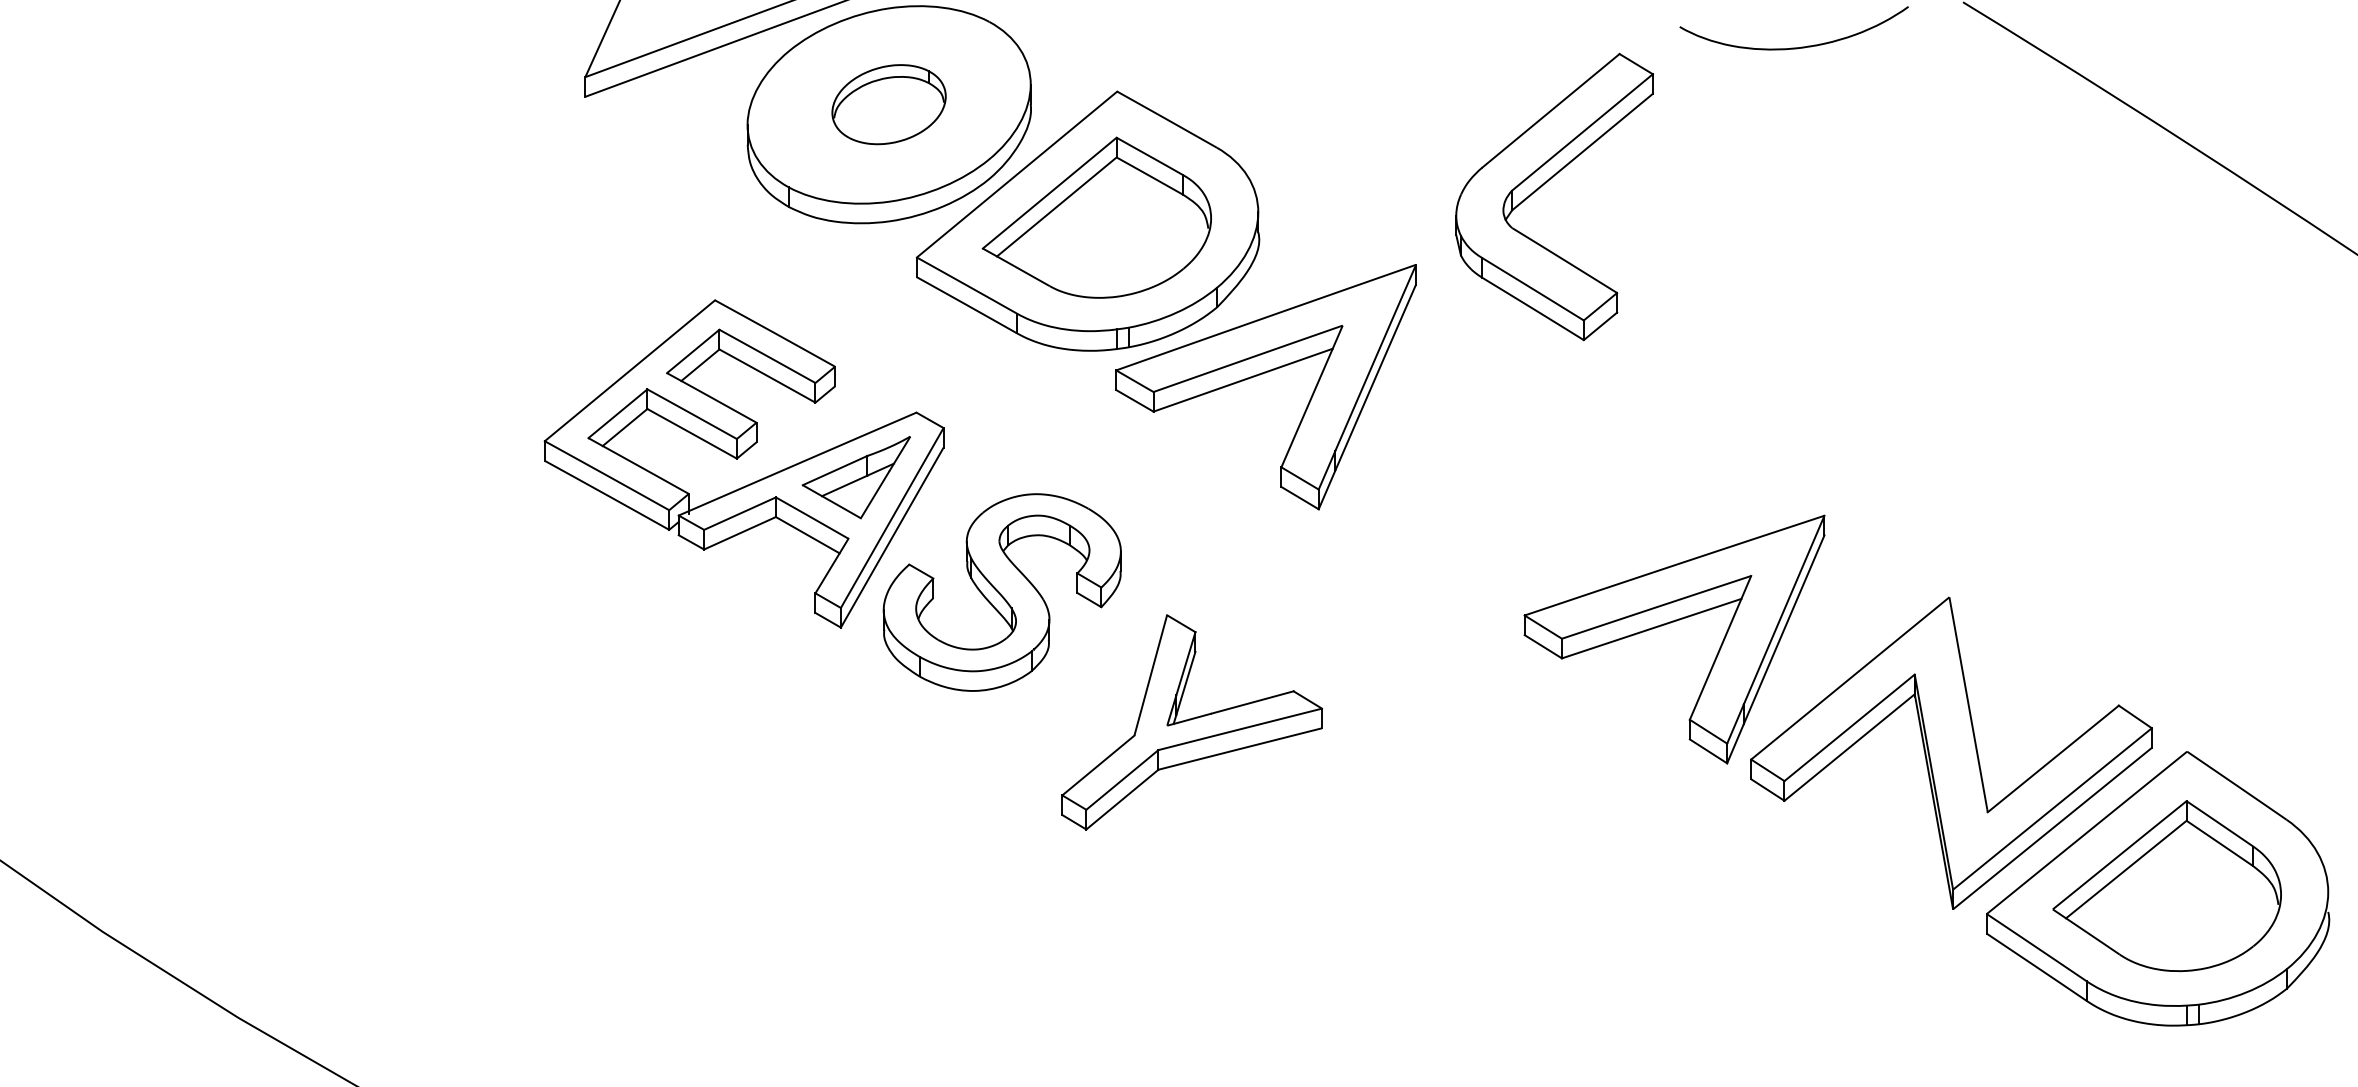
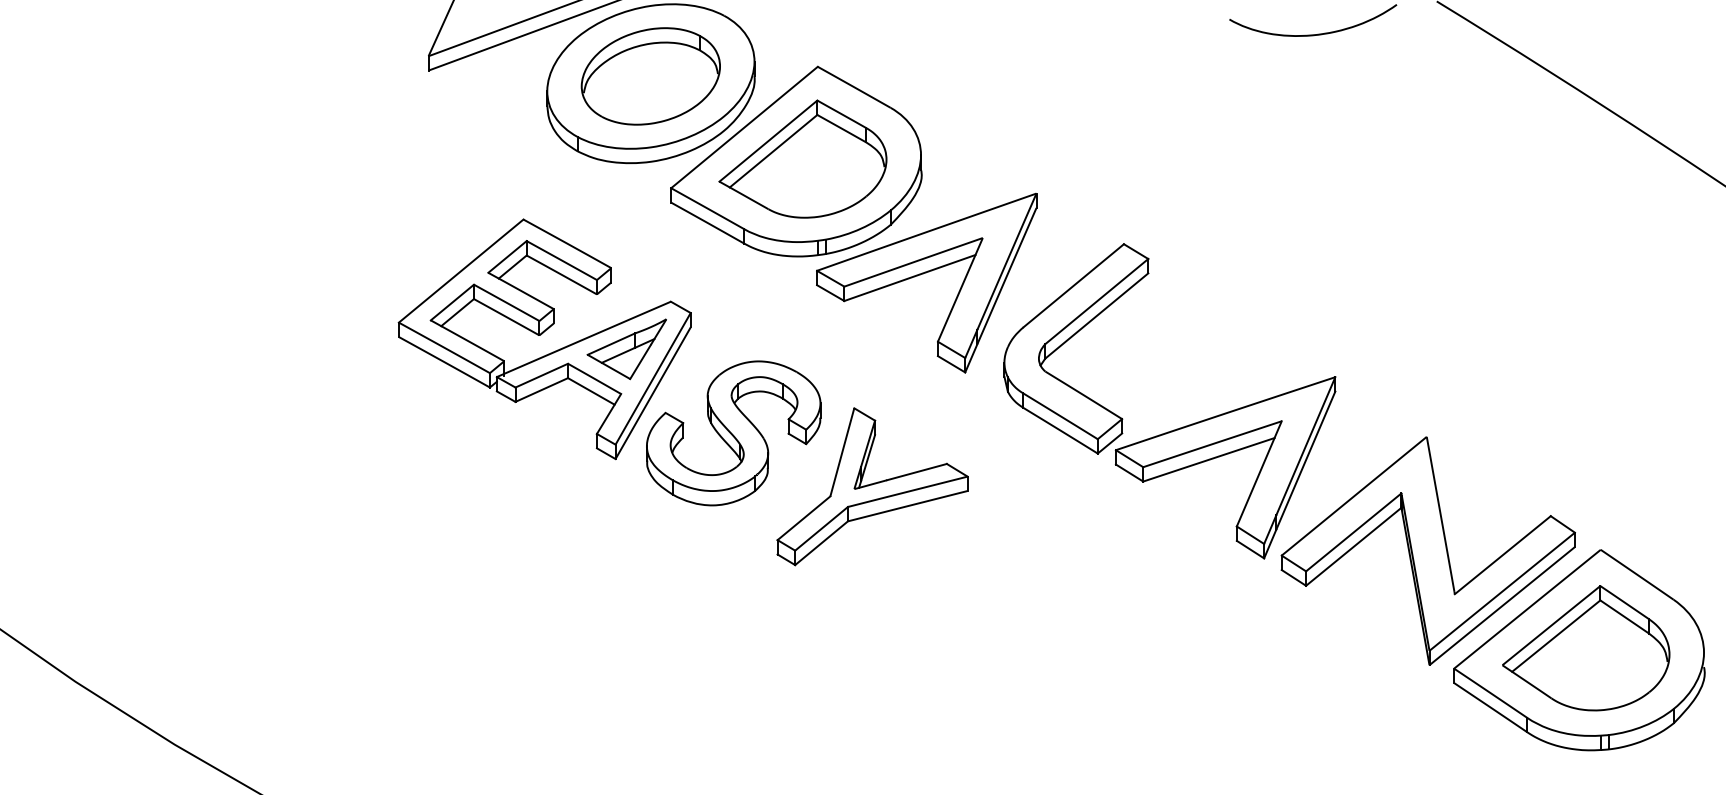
part: (888, 104) -> (650, 76), size x1.67
part: (1546, 183) -> (1070, 338), moved
part: (1192, 722) -> (872, 486), moved

